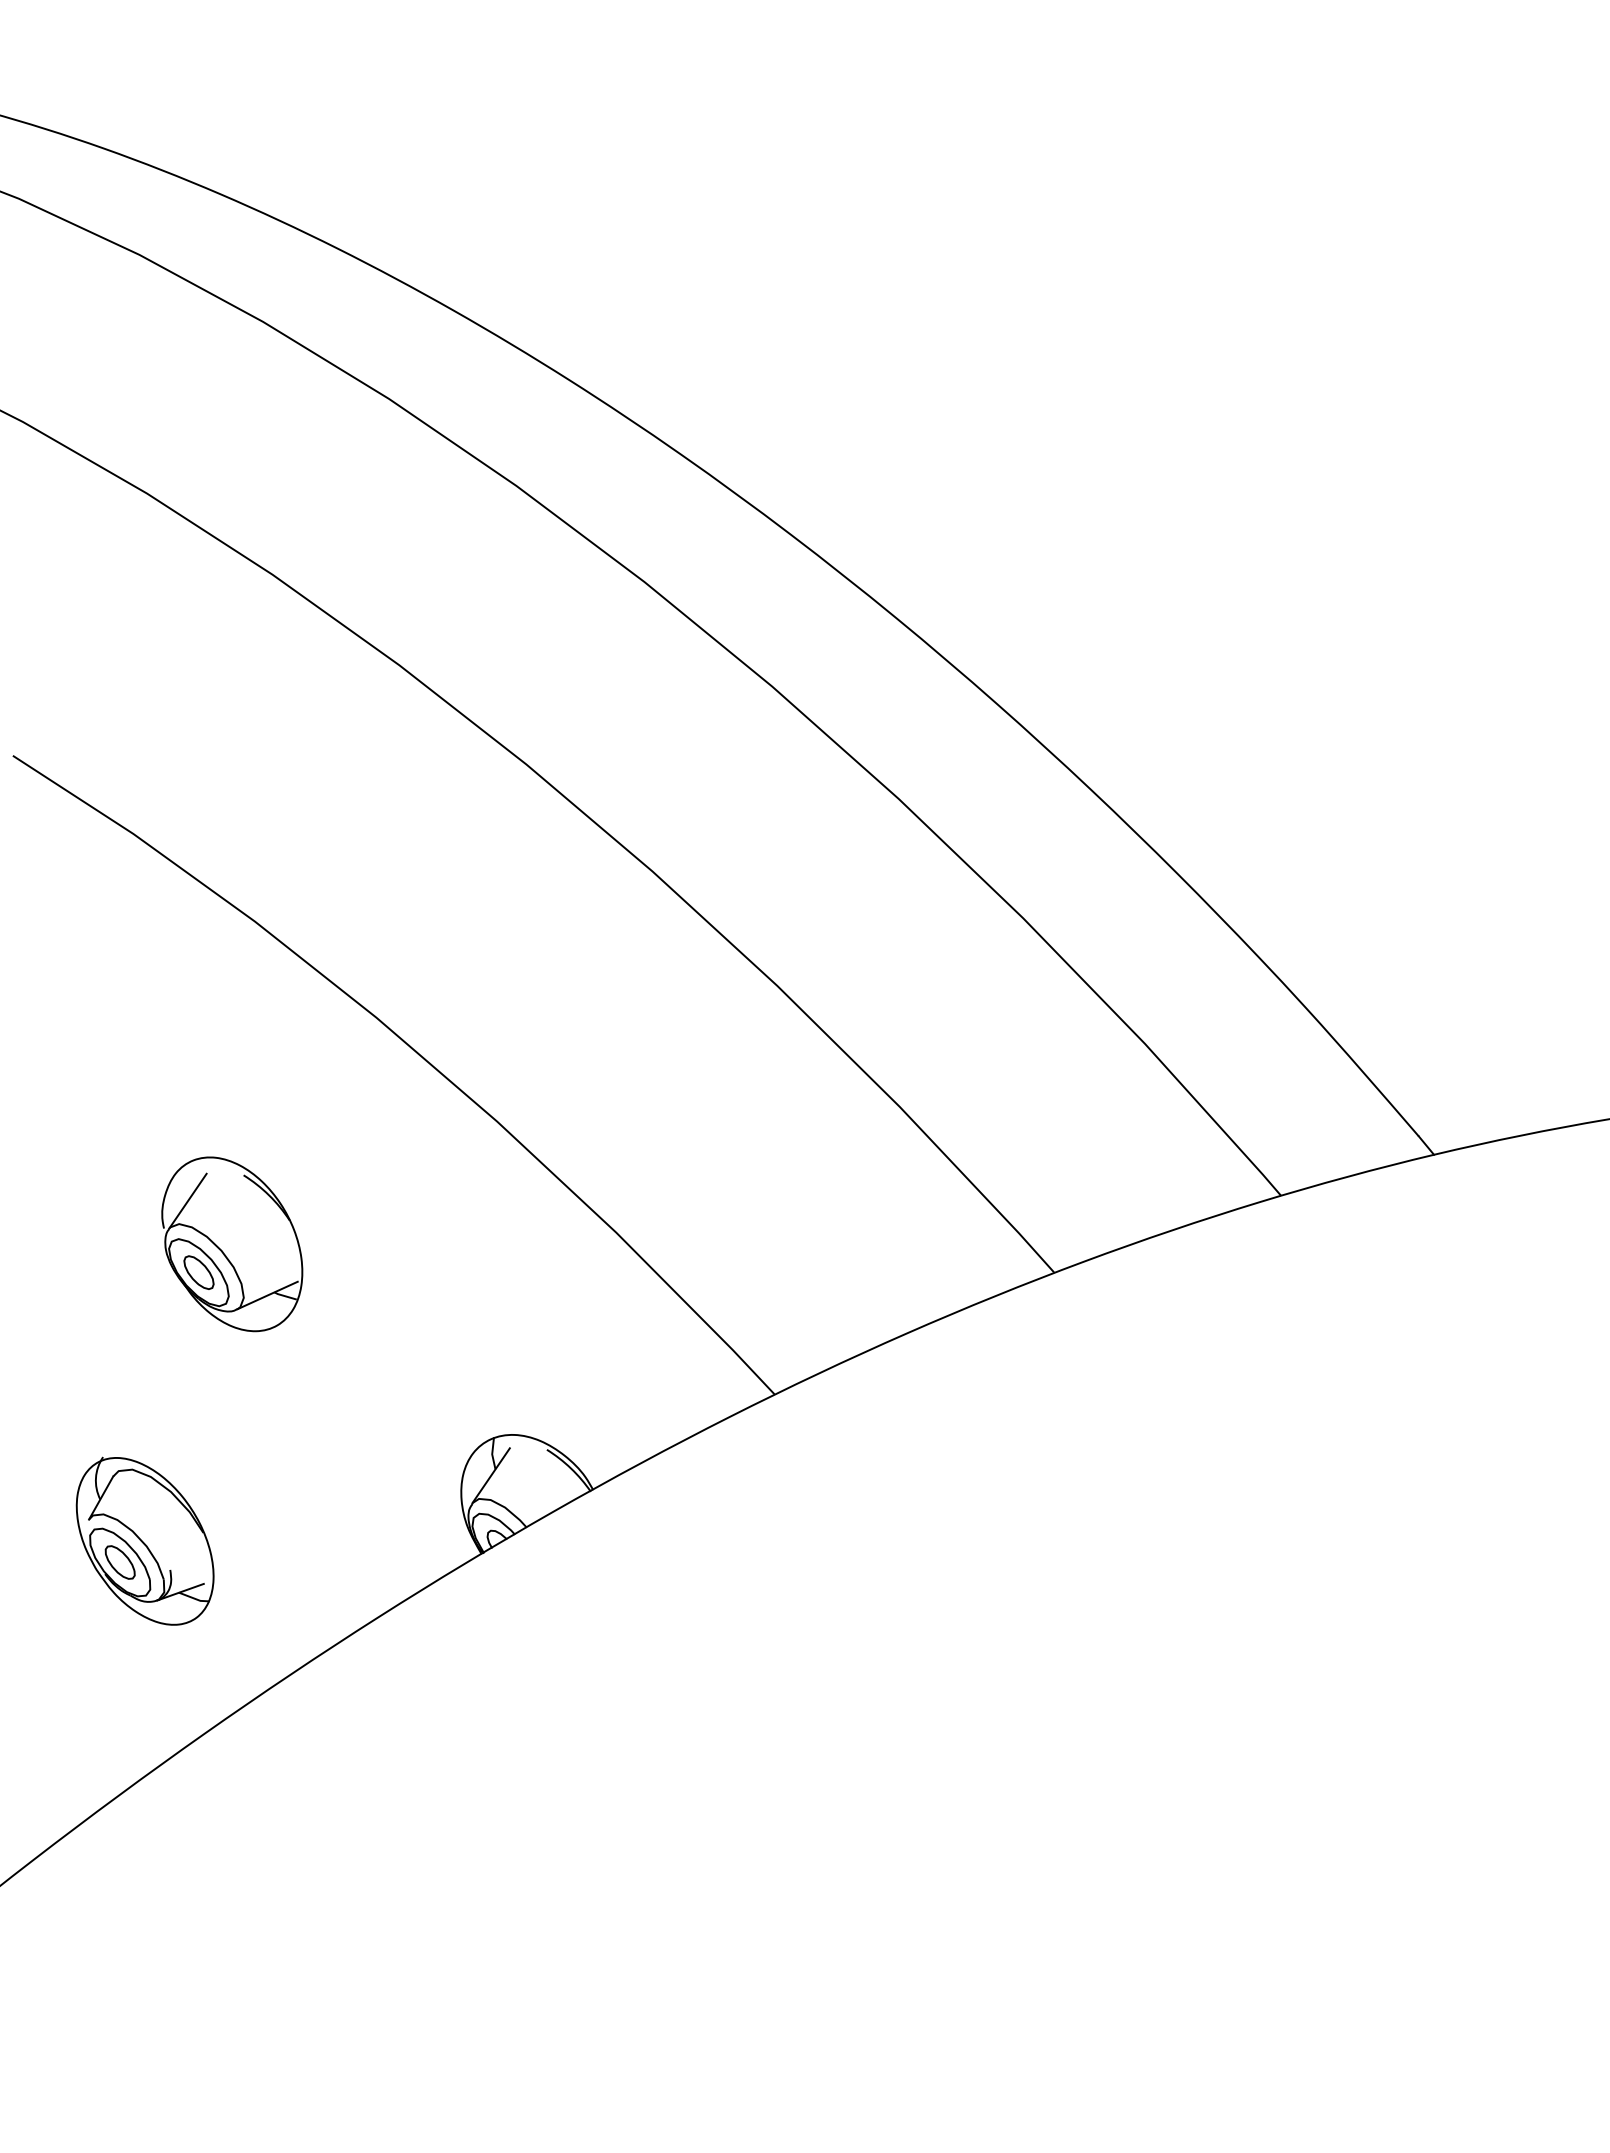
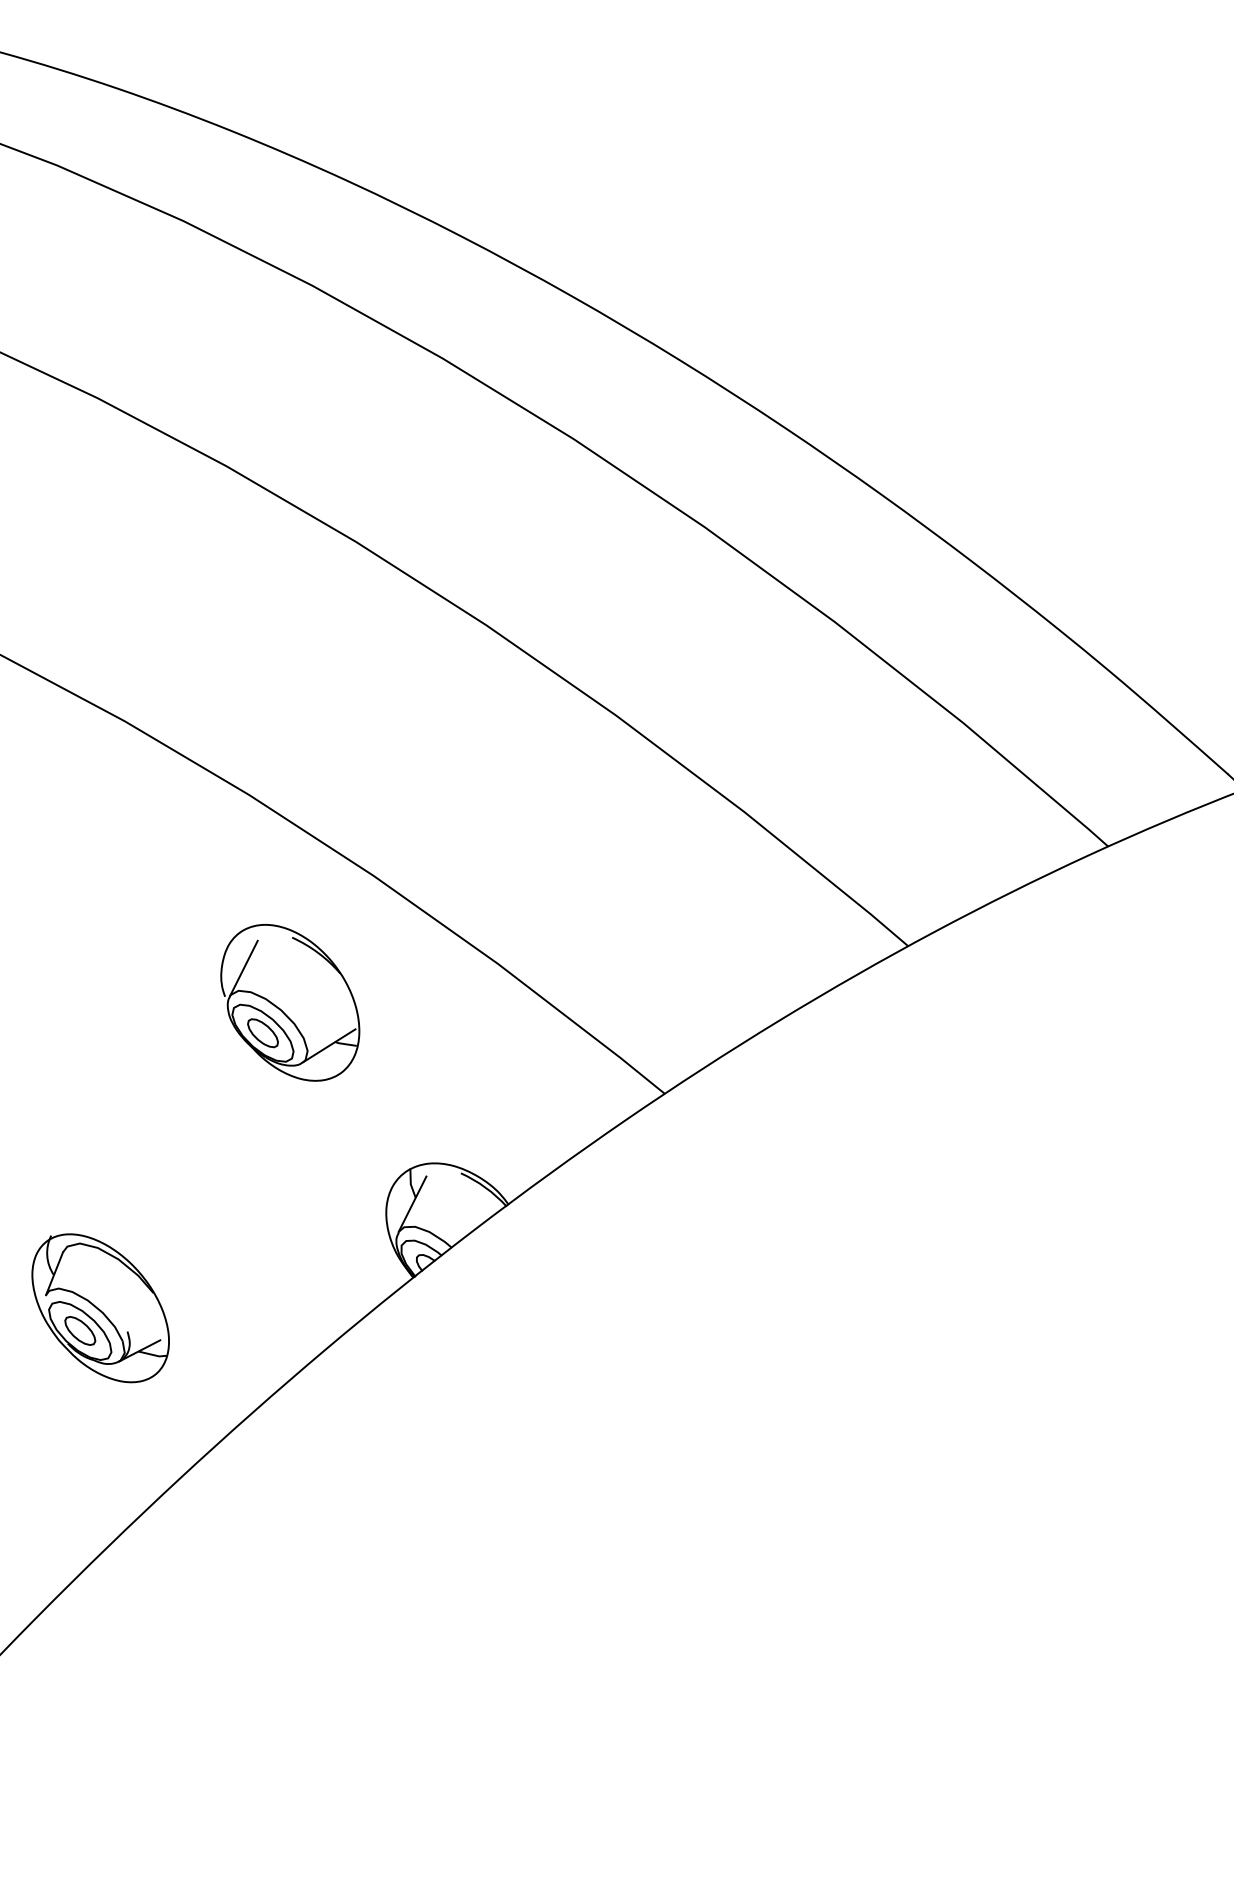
part: (223, 1251) -> (283, 1010), moved

